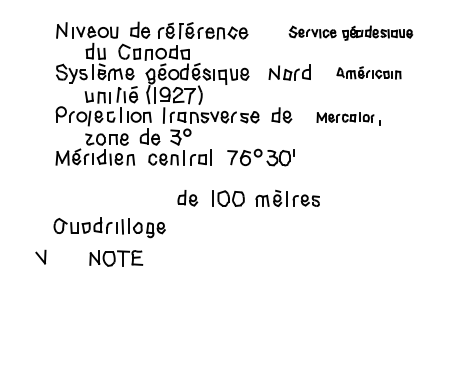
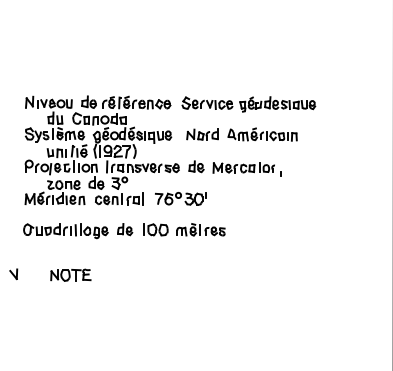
part: (350, 33) -> (248, 104), size x1.43
part: (368, 72) -> (262, 134), size x1.43
part: (347, 118) -> (246, 169), size x1.43
part: (109, 228) -> (65, 231), moved

